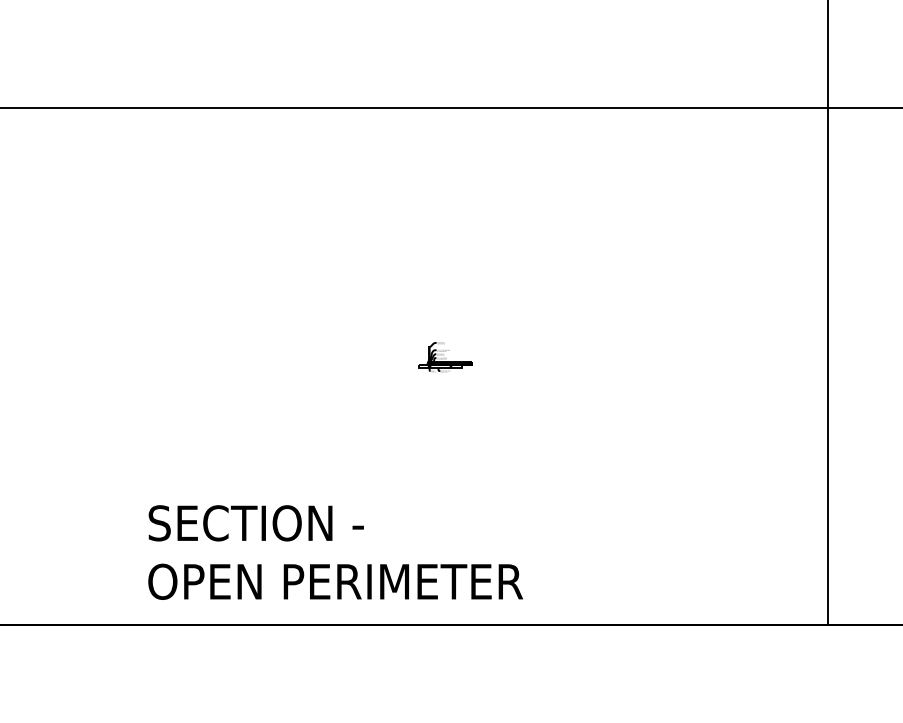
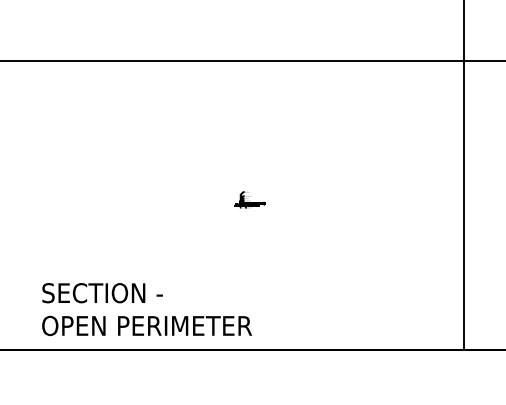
text: (334, 552) -> (146, 309), moved

